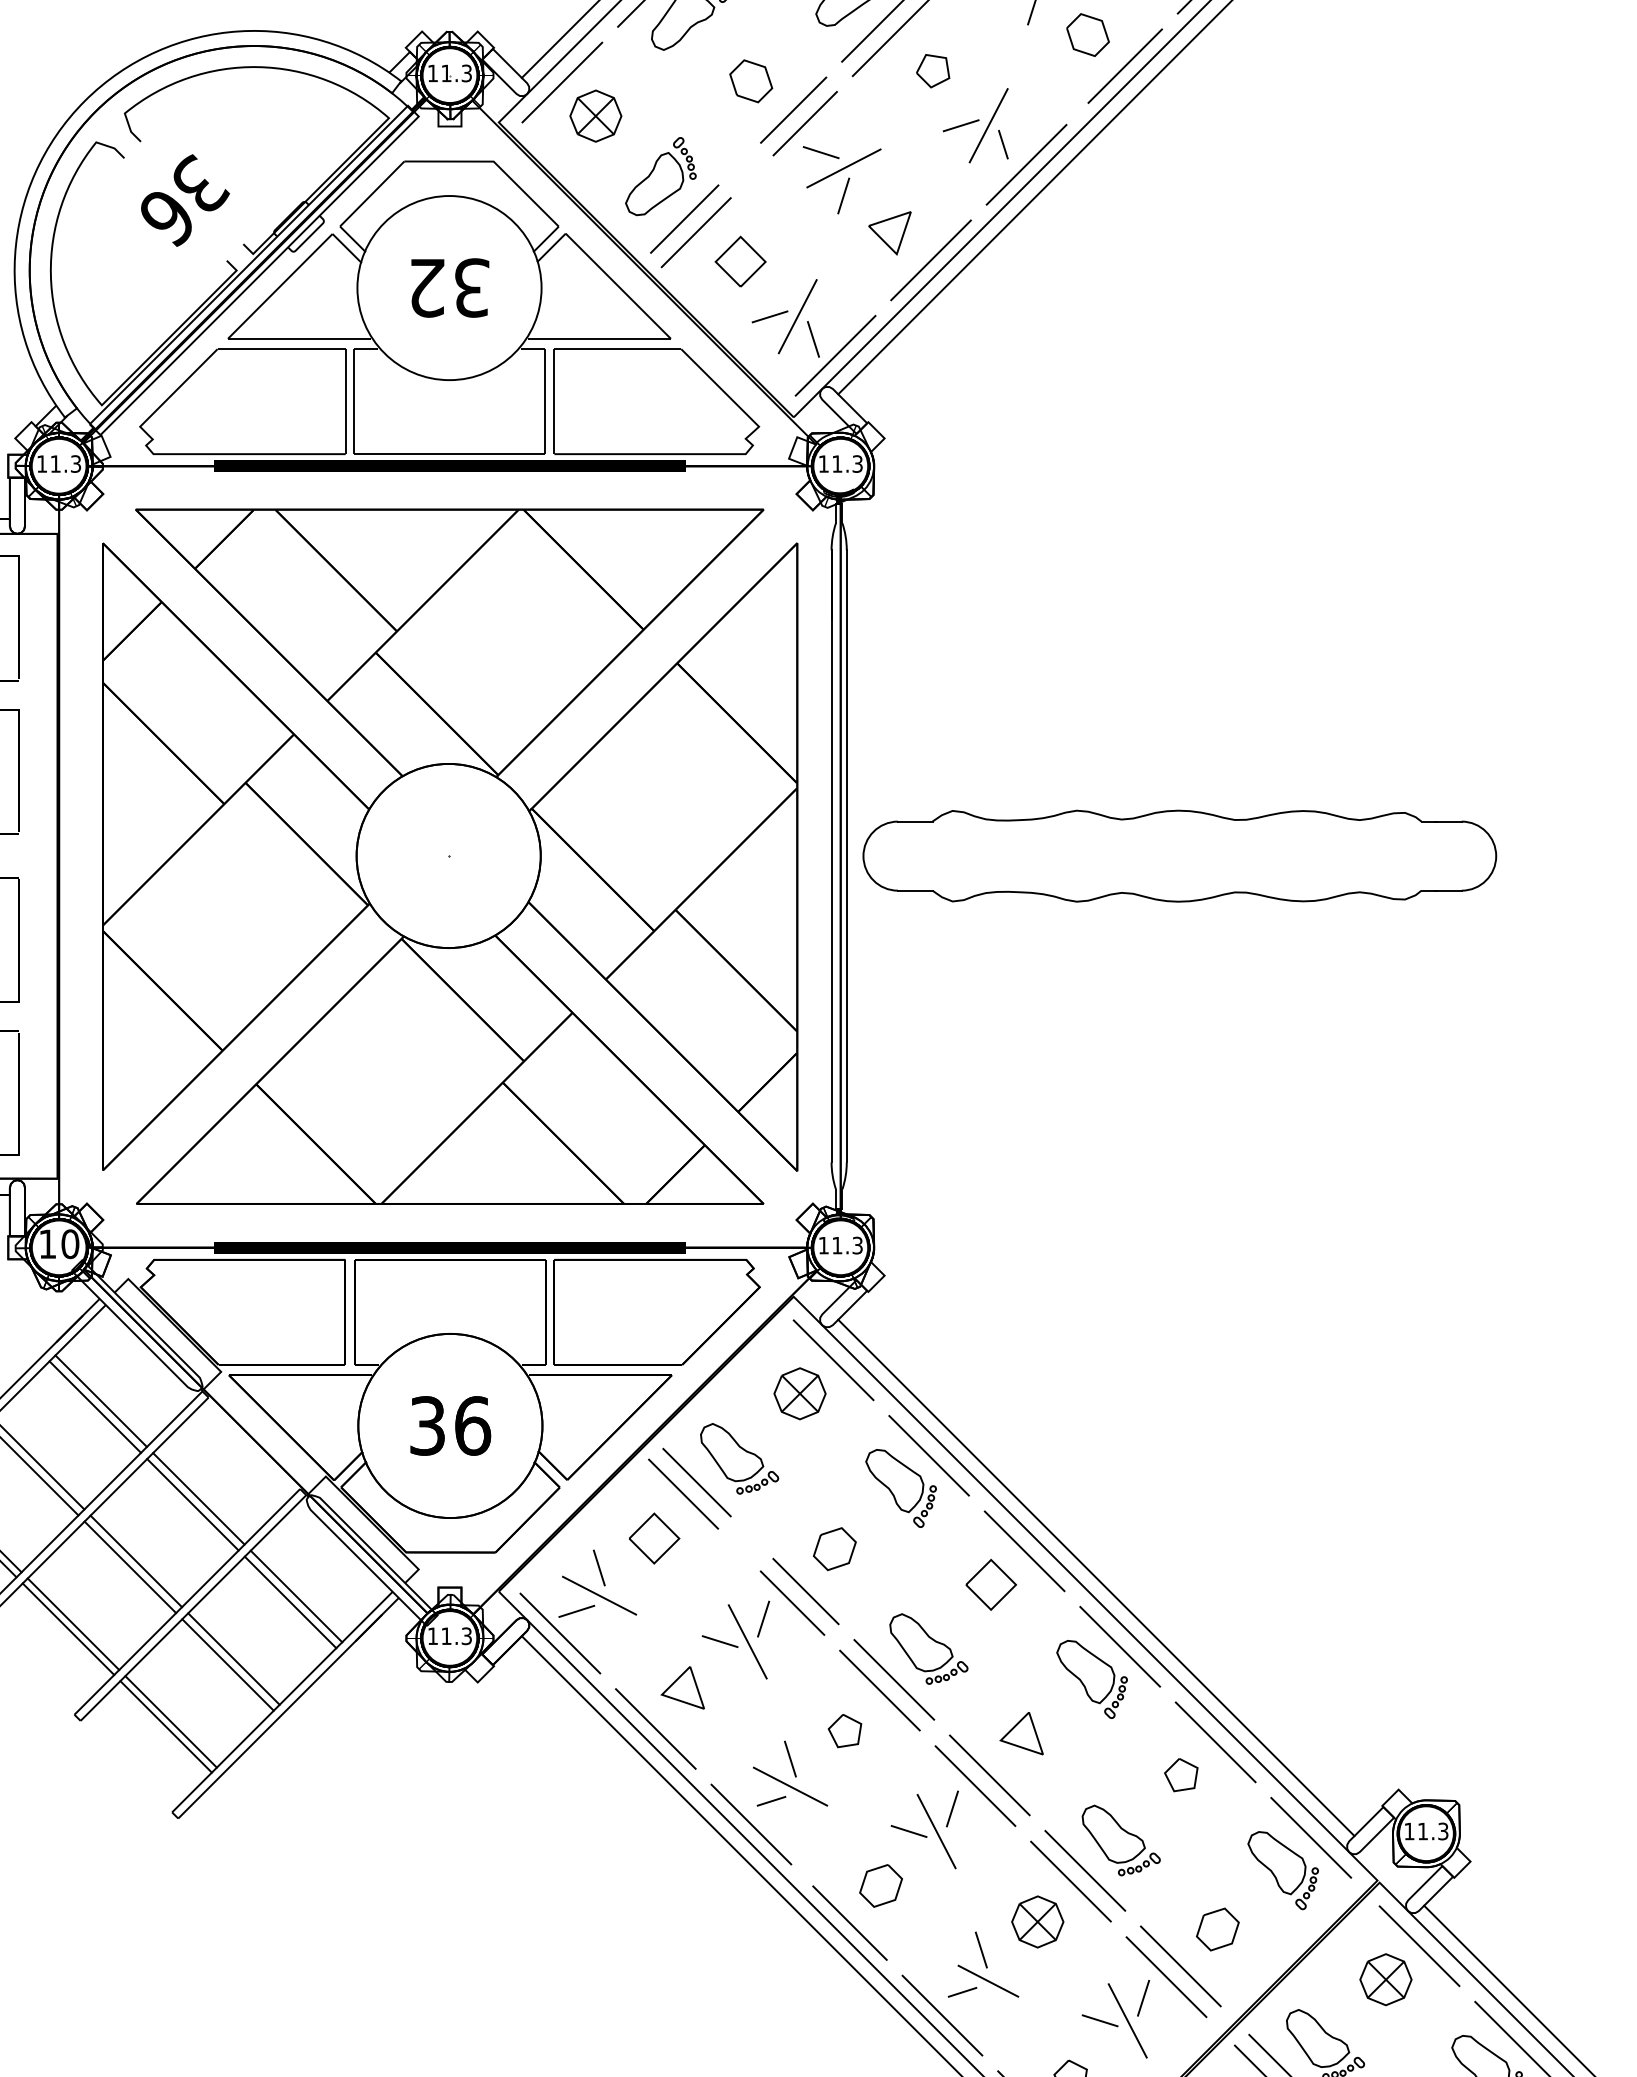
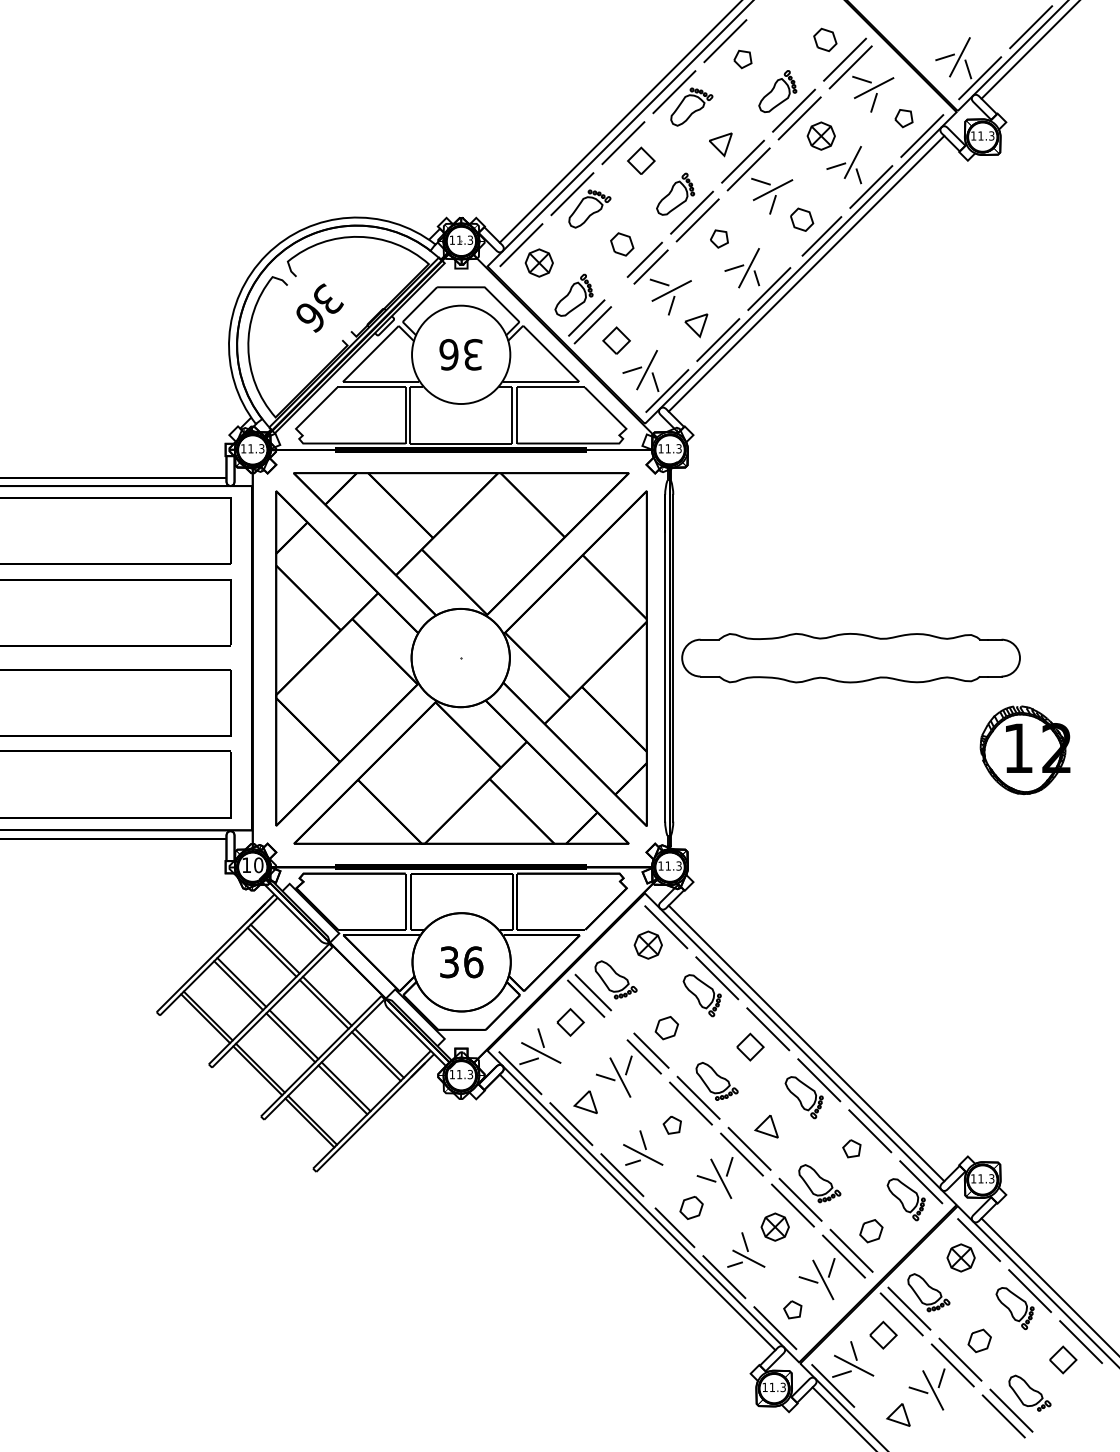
text: (425, 287) -> (448, 354), 32 -> 36
part: (1504, 1029) -> (1024, 750), added

